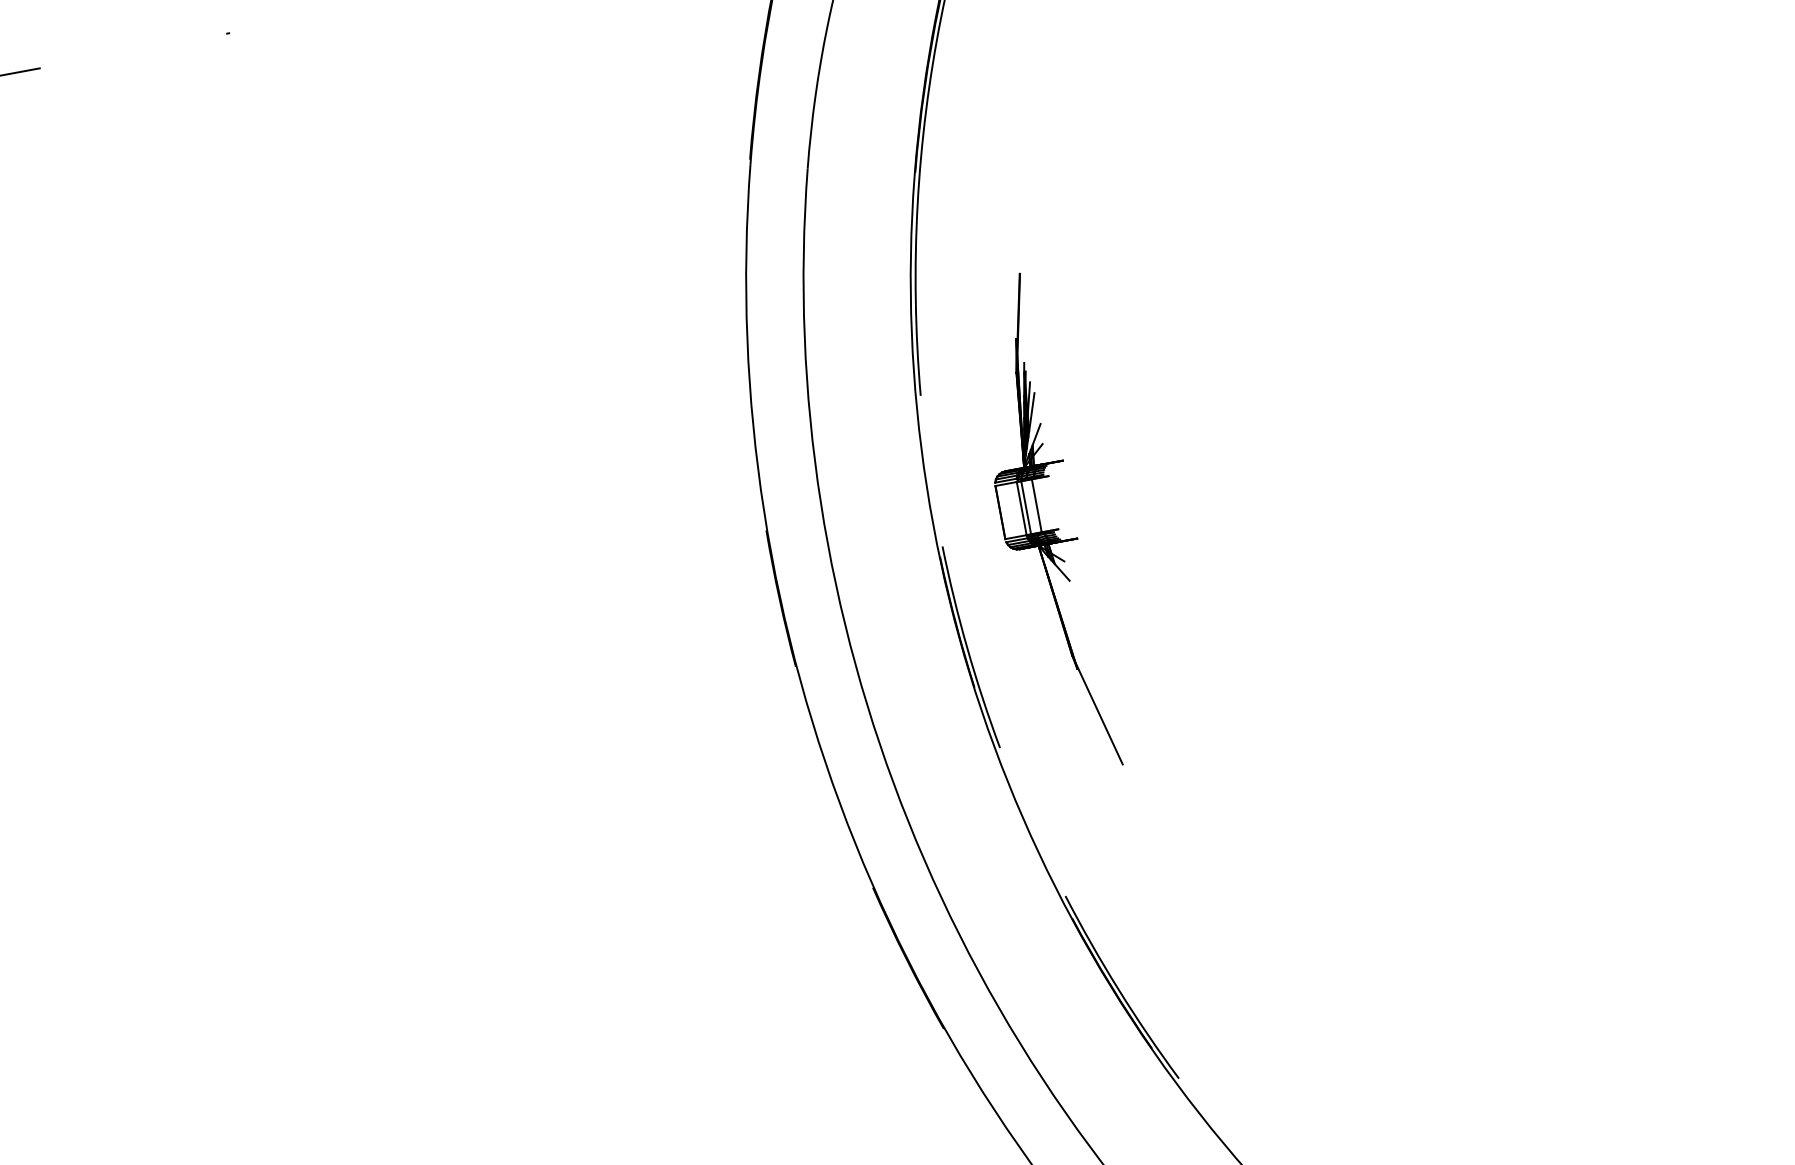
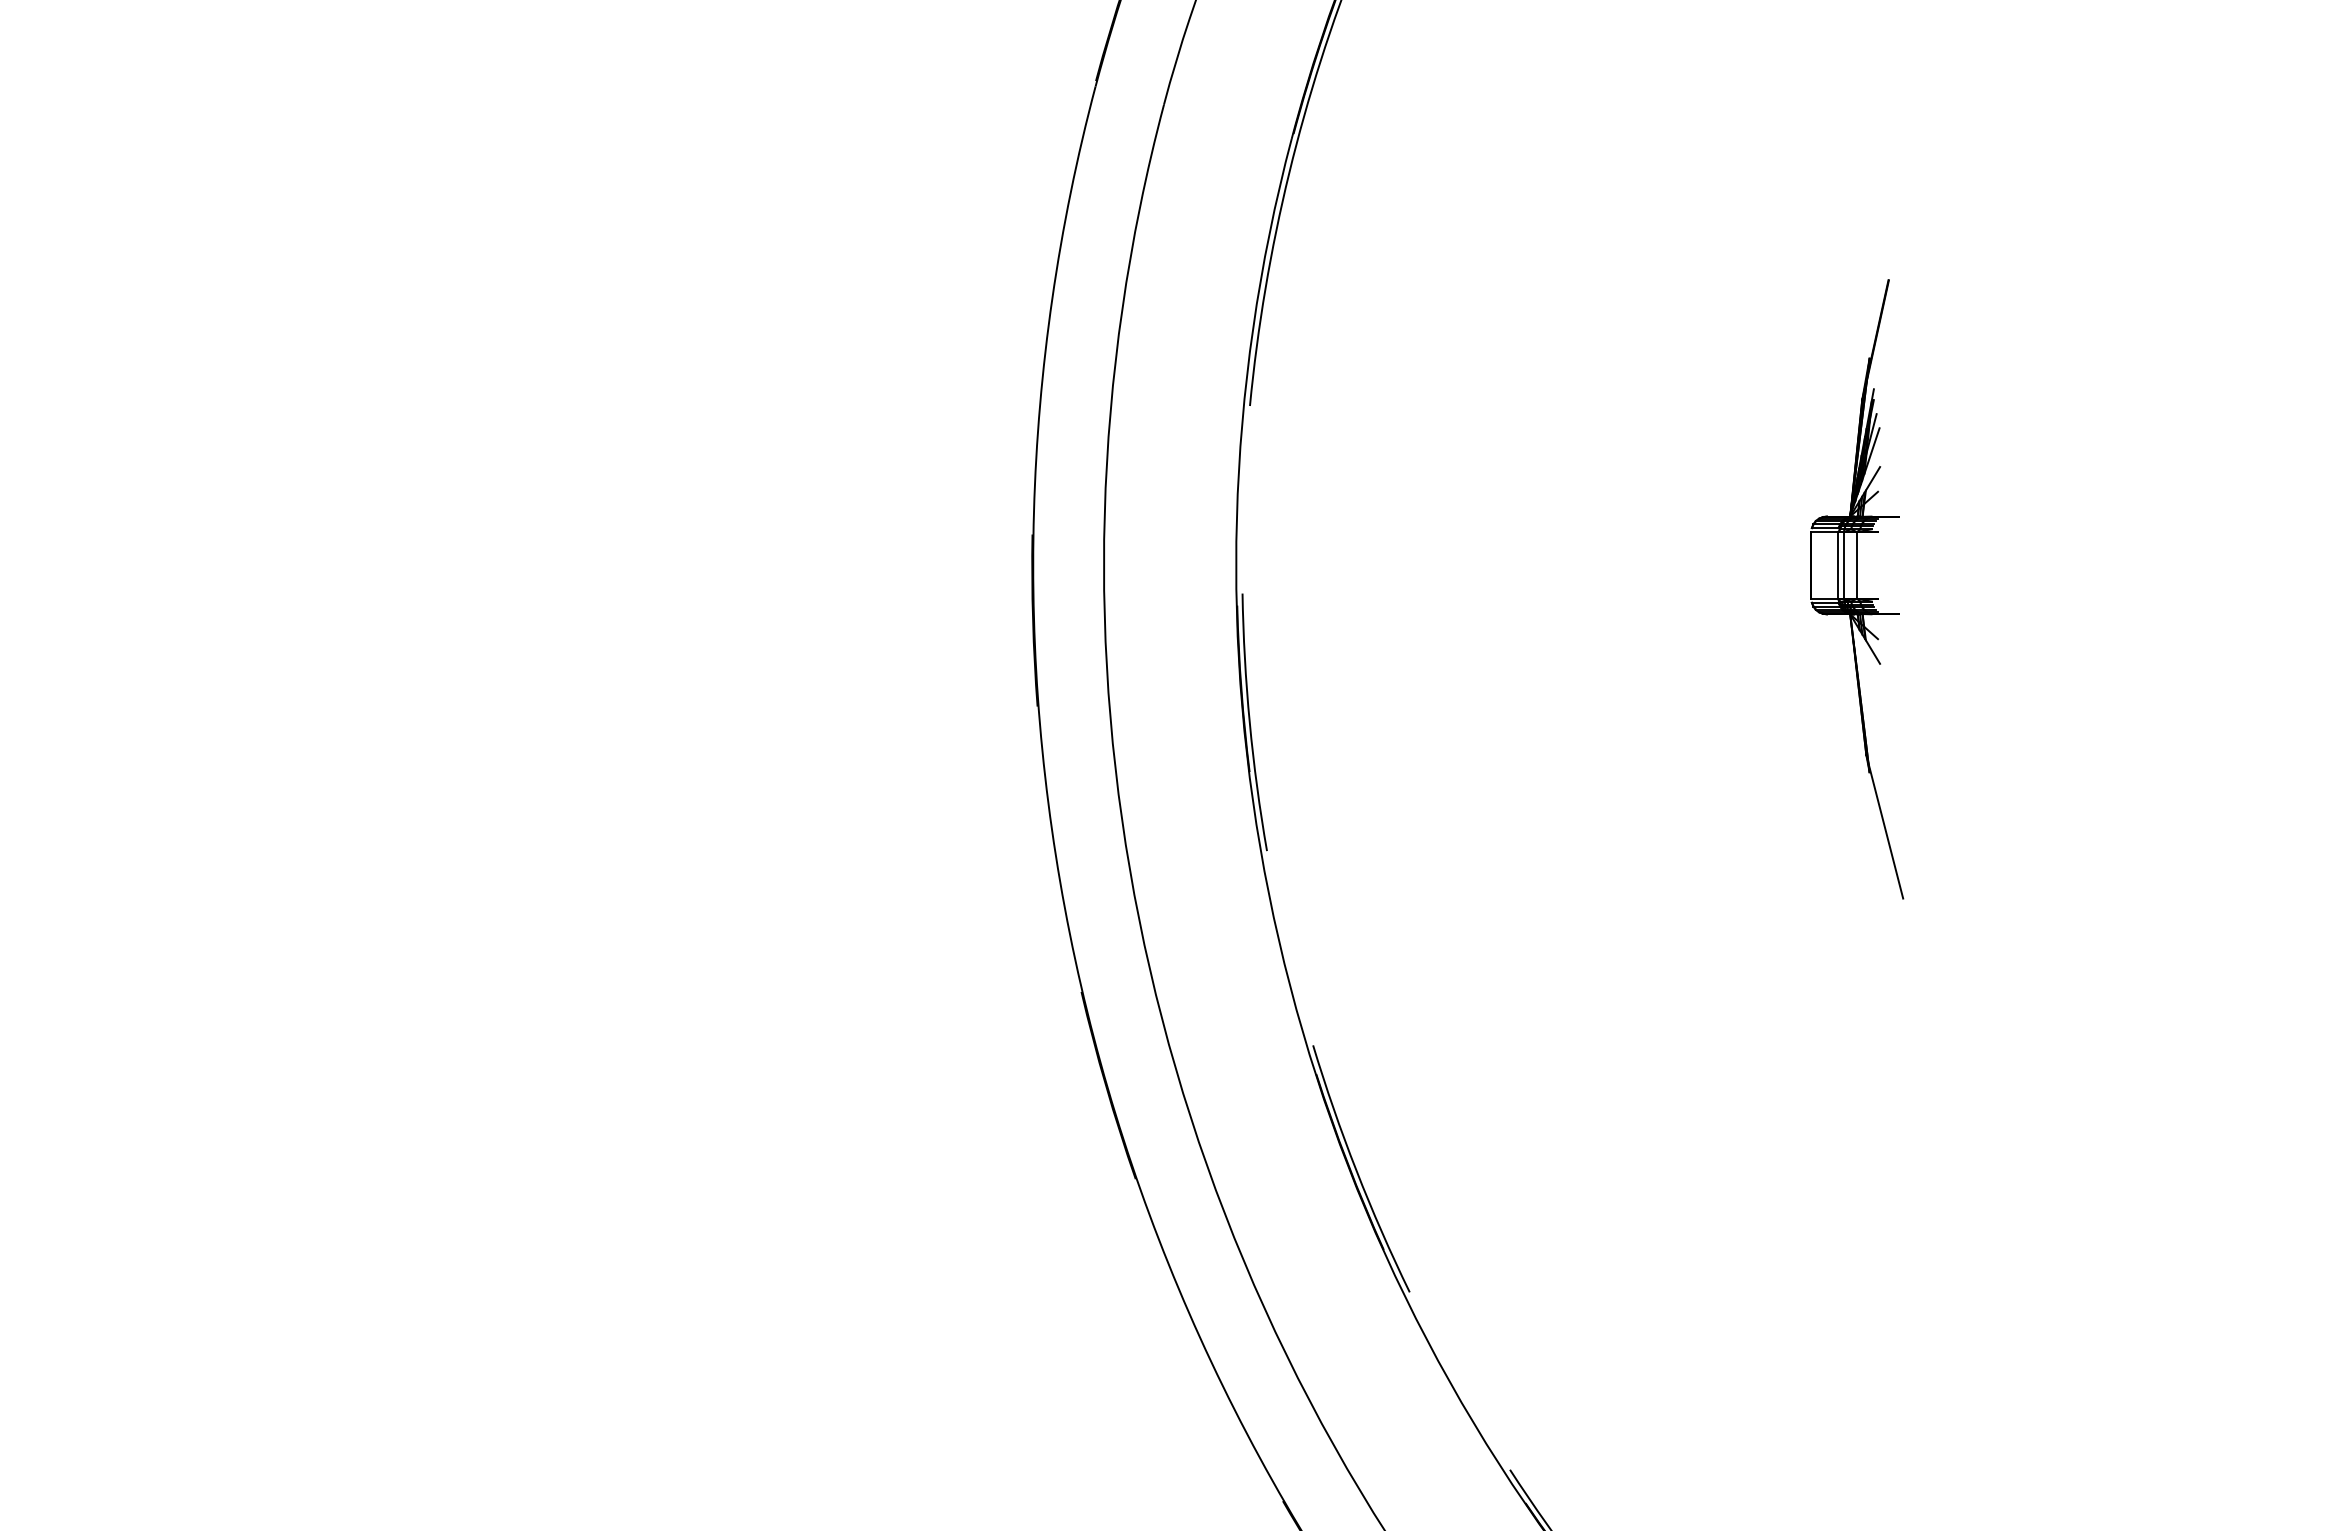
part: (1040, 524) -> (1857, 589), moved

